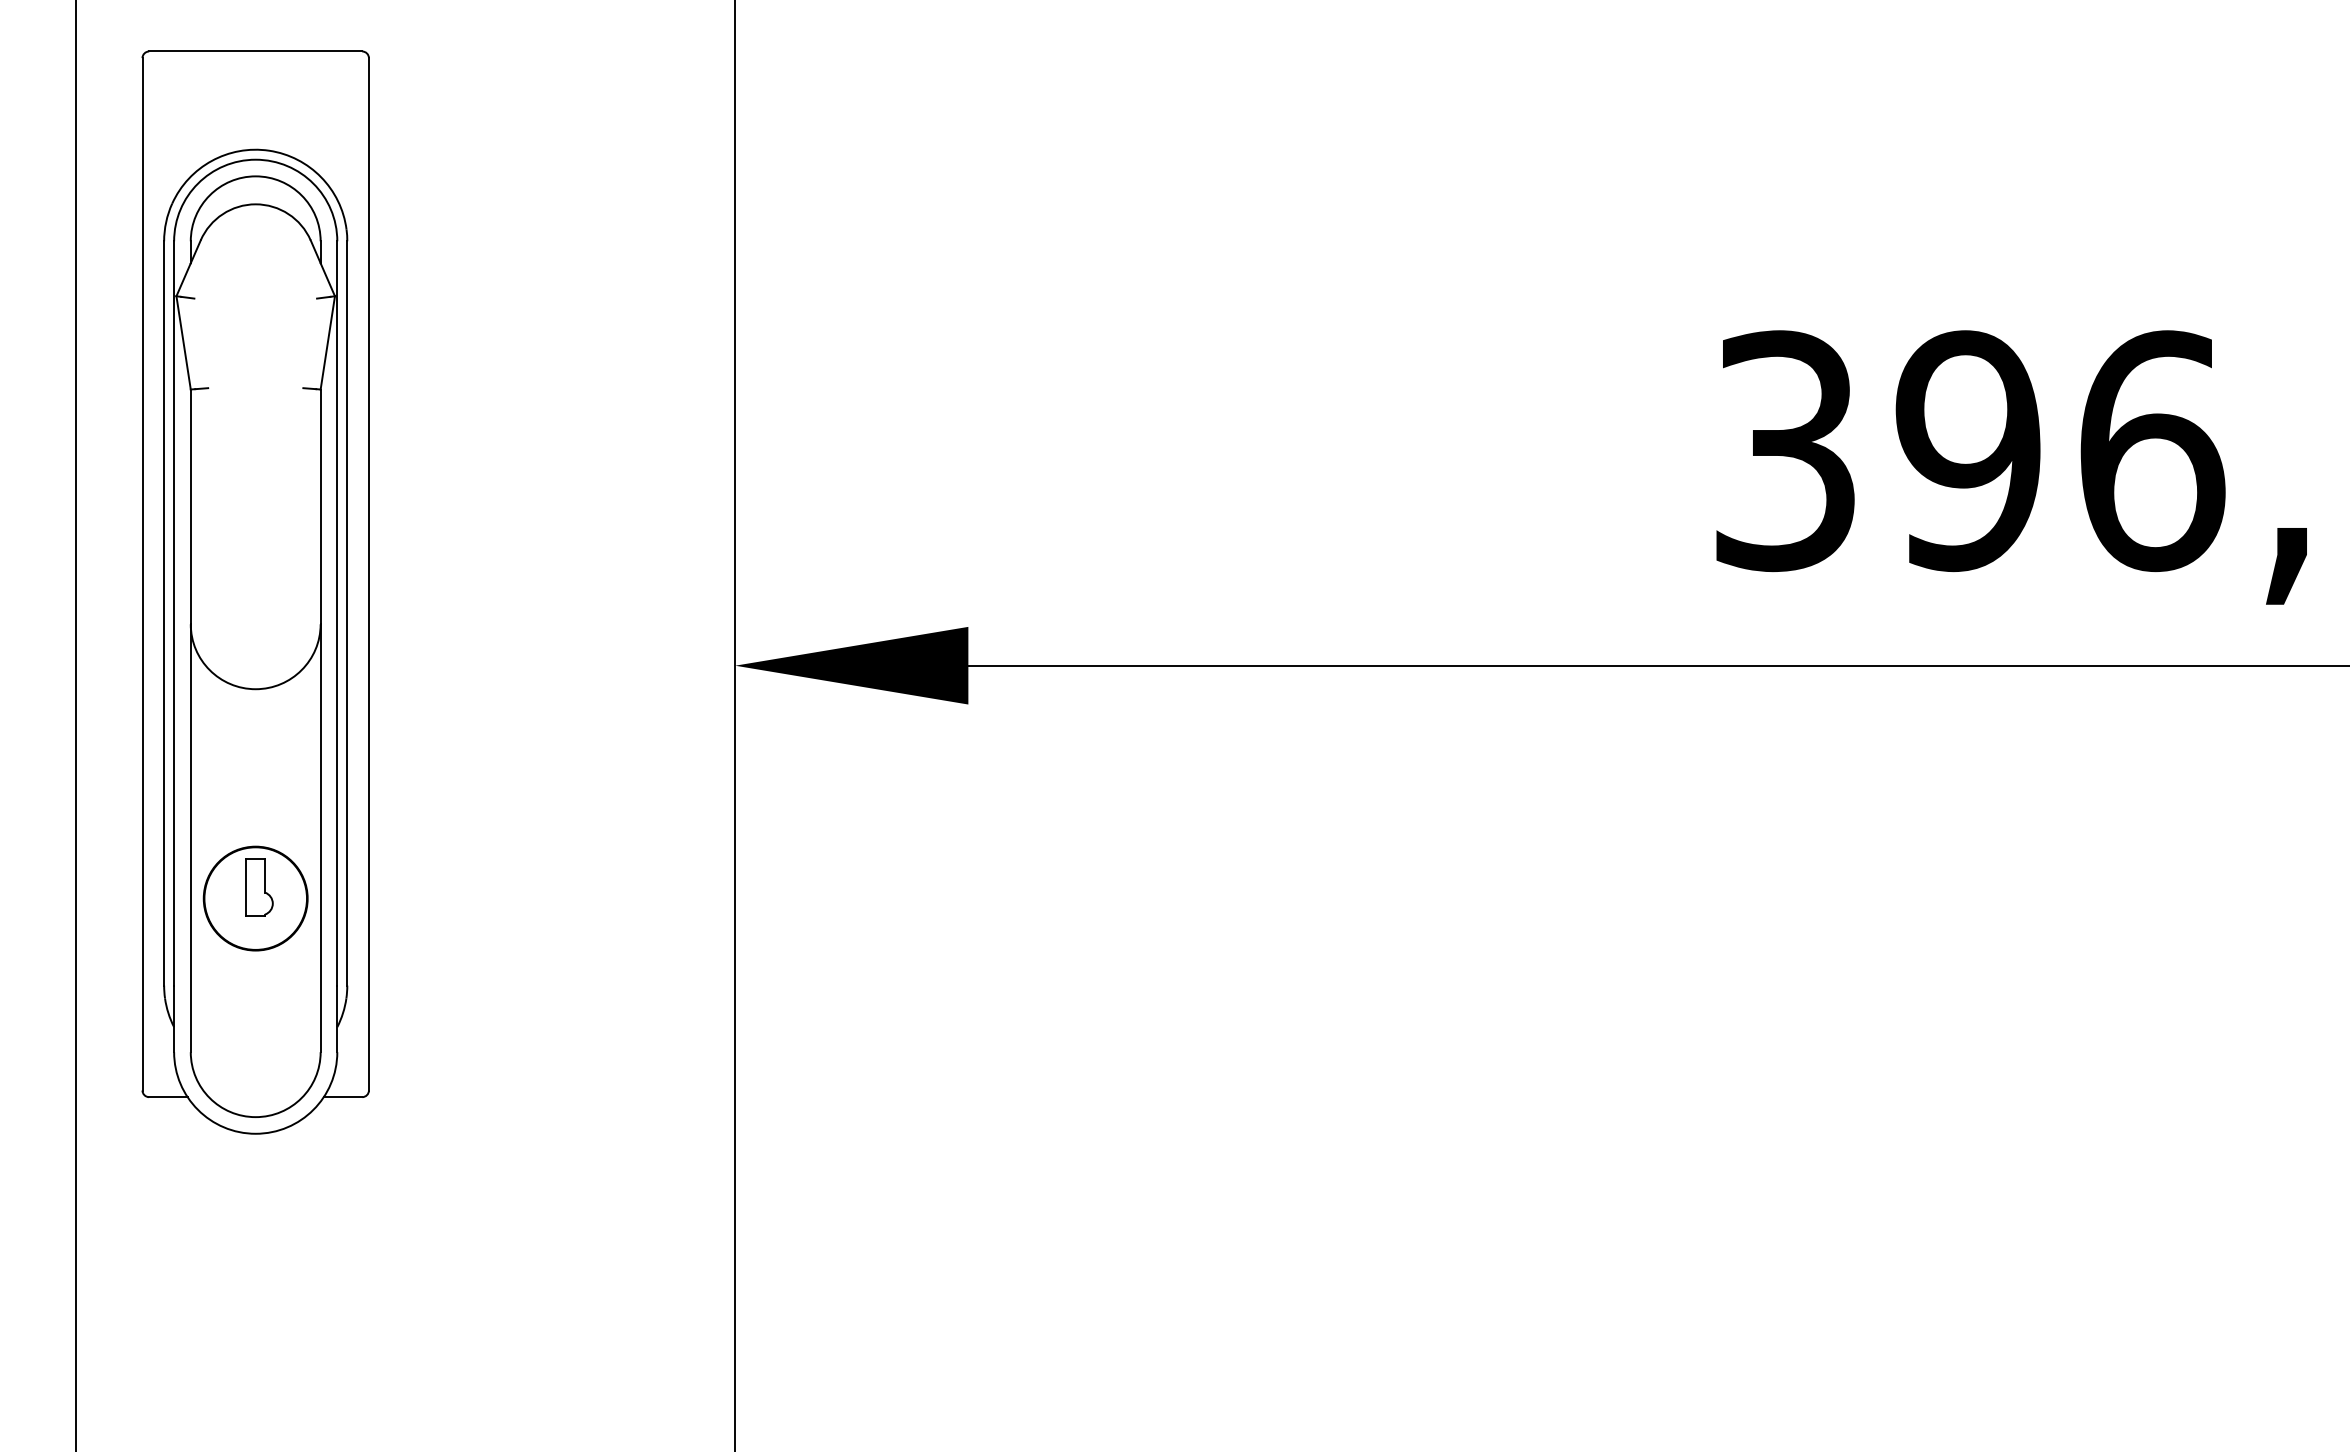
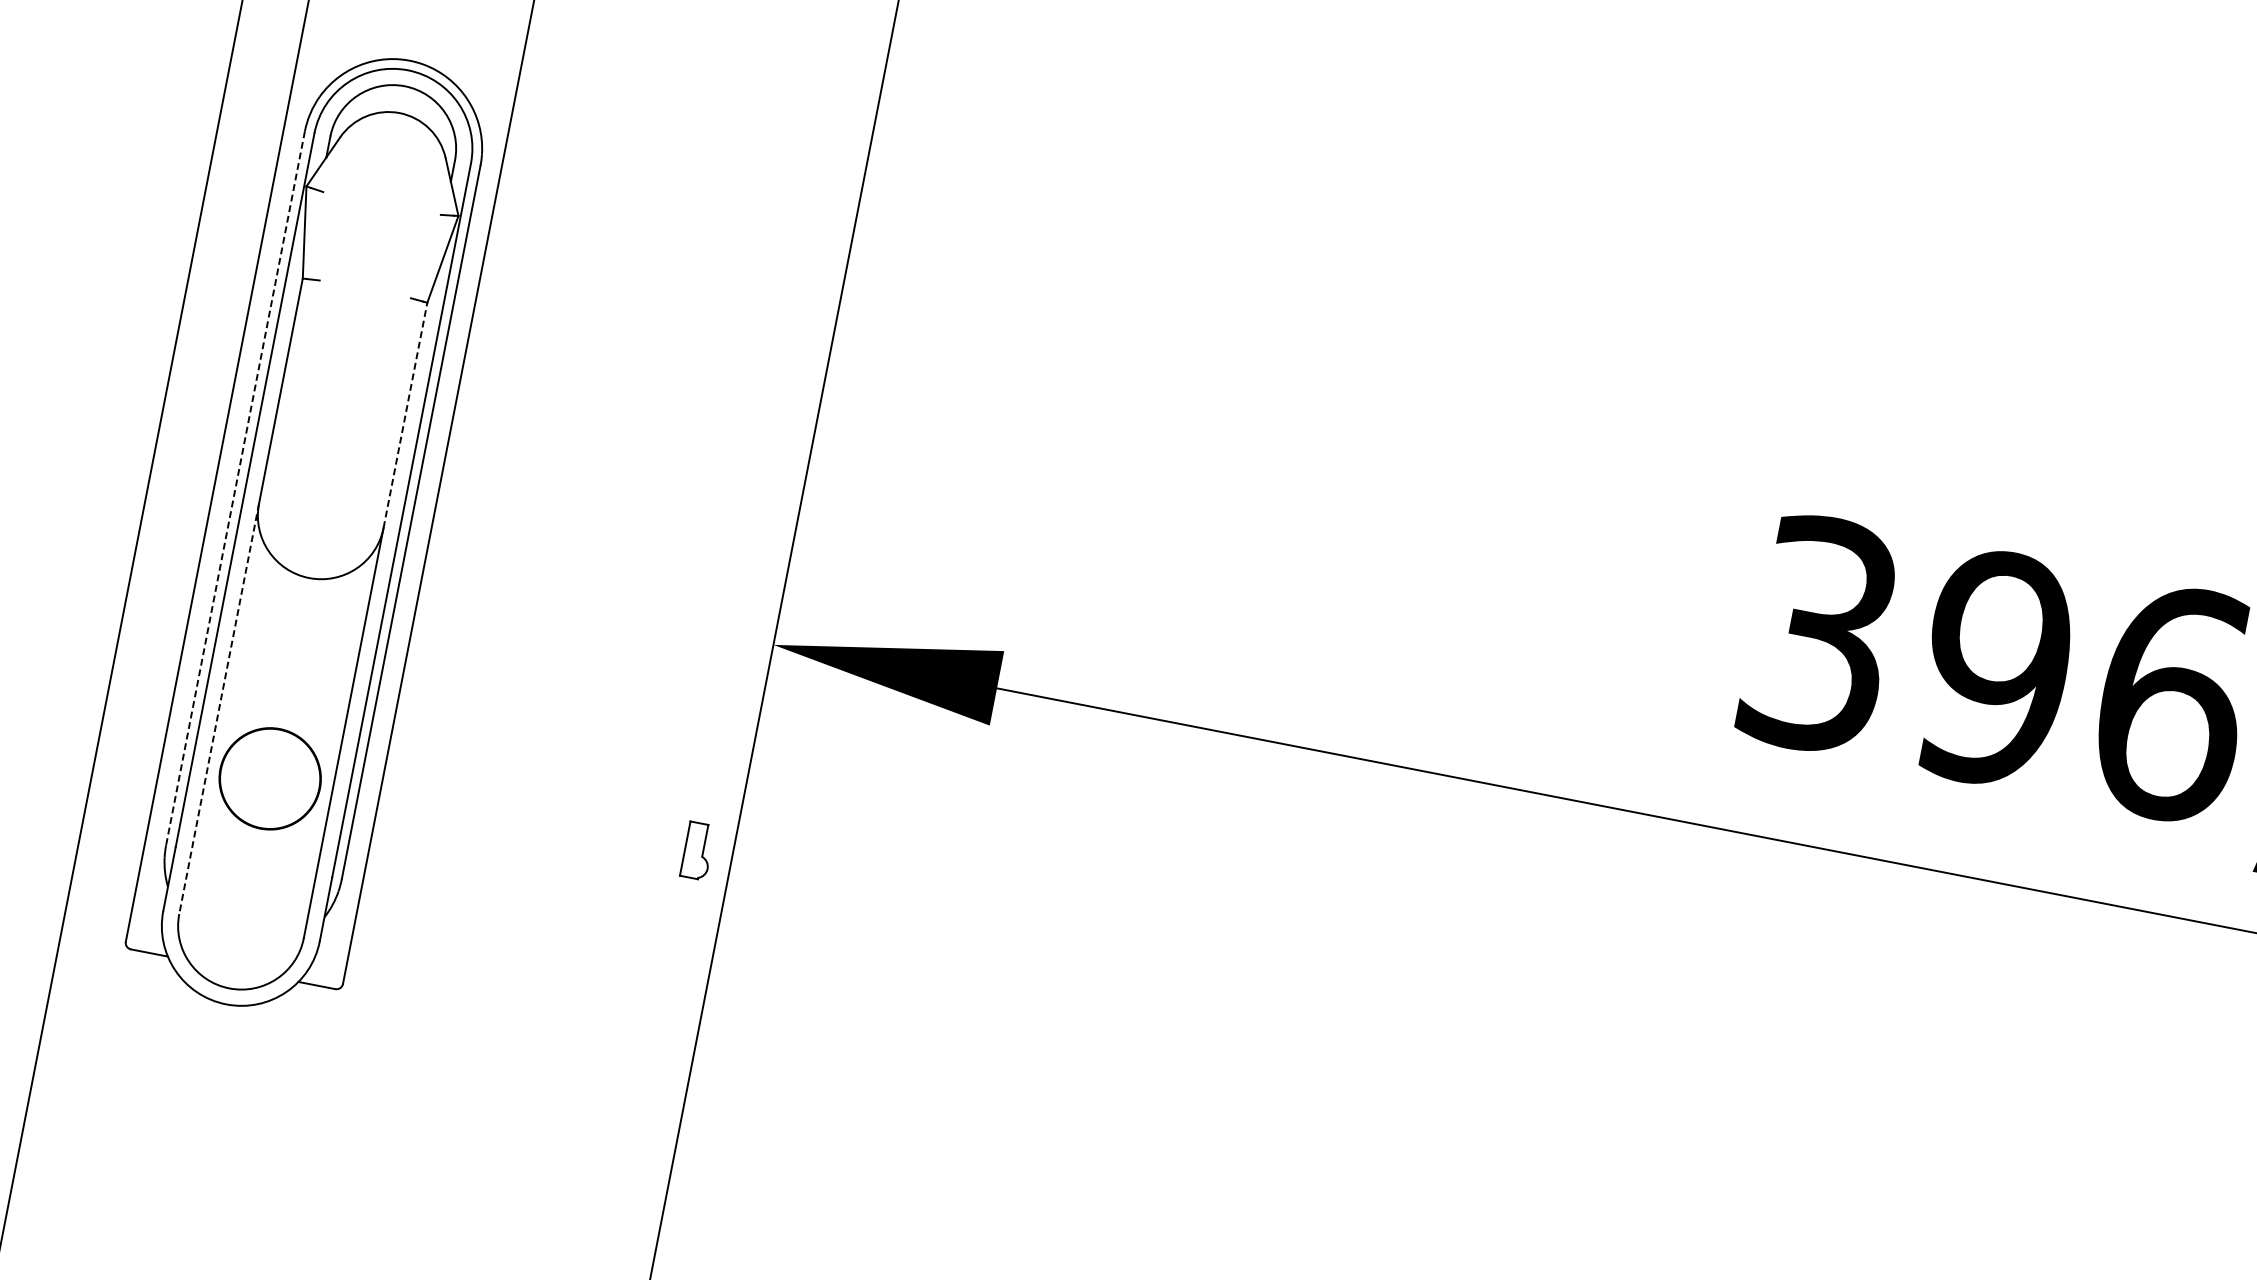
line: (320, 506) -> (405, 414), solid -> dashed
line: (164, 613) -> (235, 488), solid -> dashed
line: (190, 838) -> (218, 709), solid -> dashed
part: (259, 887) -> (697, 850), moved

